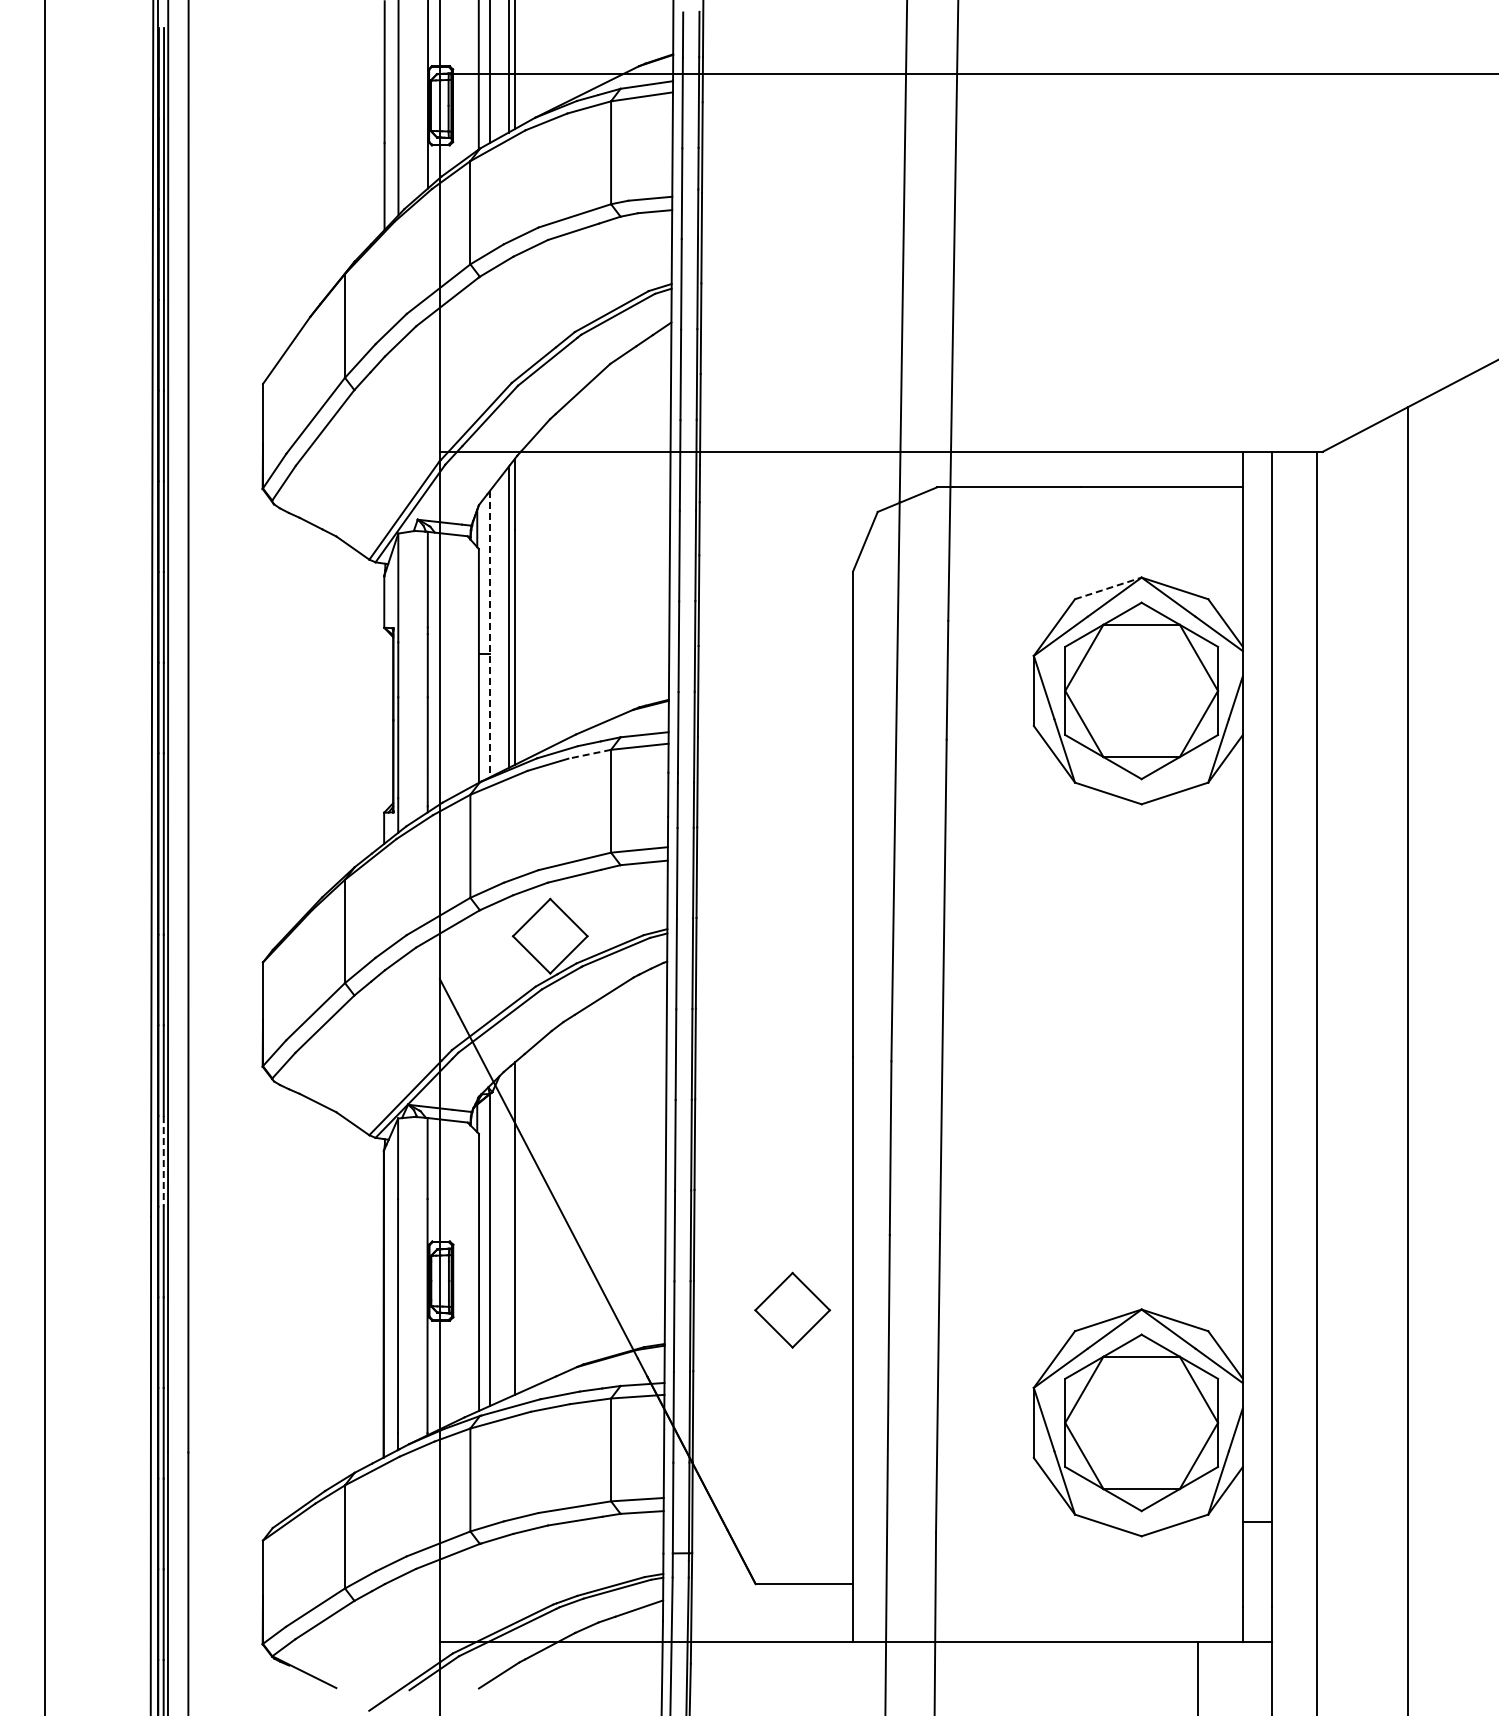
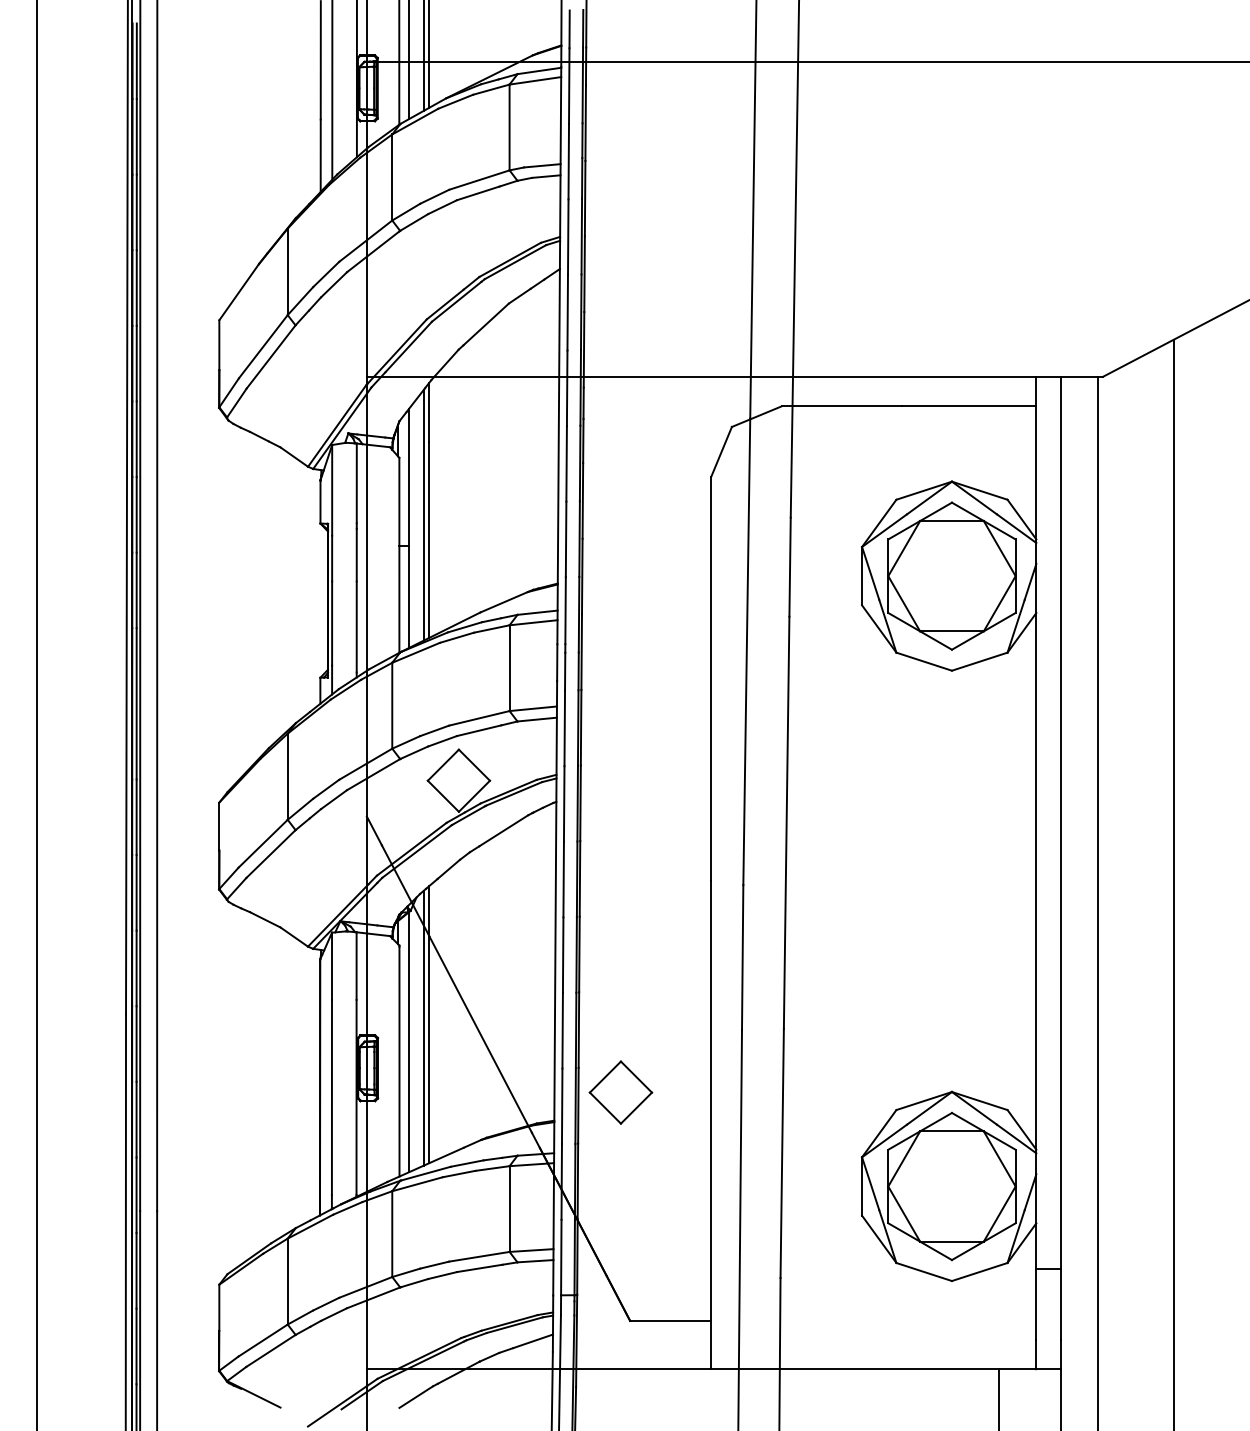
line: (1108, 588) -> (924, 490), dashed -> solid
line: (490, 634) -> (409, 529), dashed -> solid
line: (589, 754) -> (491, 629), dashed -> solid
line: (163, 1161) -> (136, 968), dashed -> solid
line: (508, 1232) -> (424, 1027), added
part: (792, 1309) -> (620, 1091), moved

